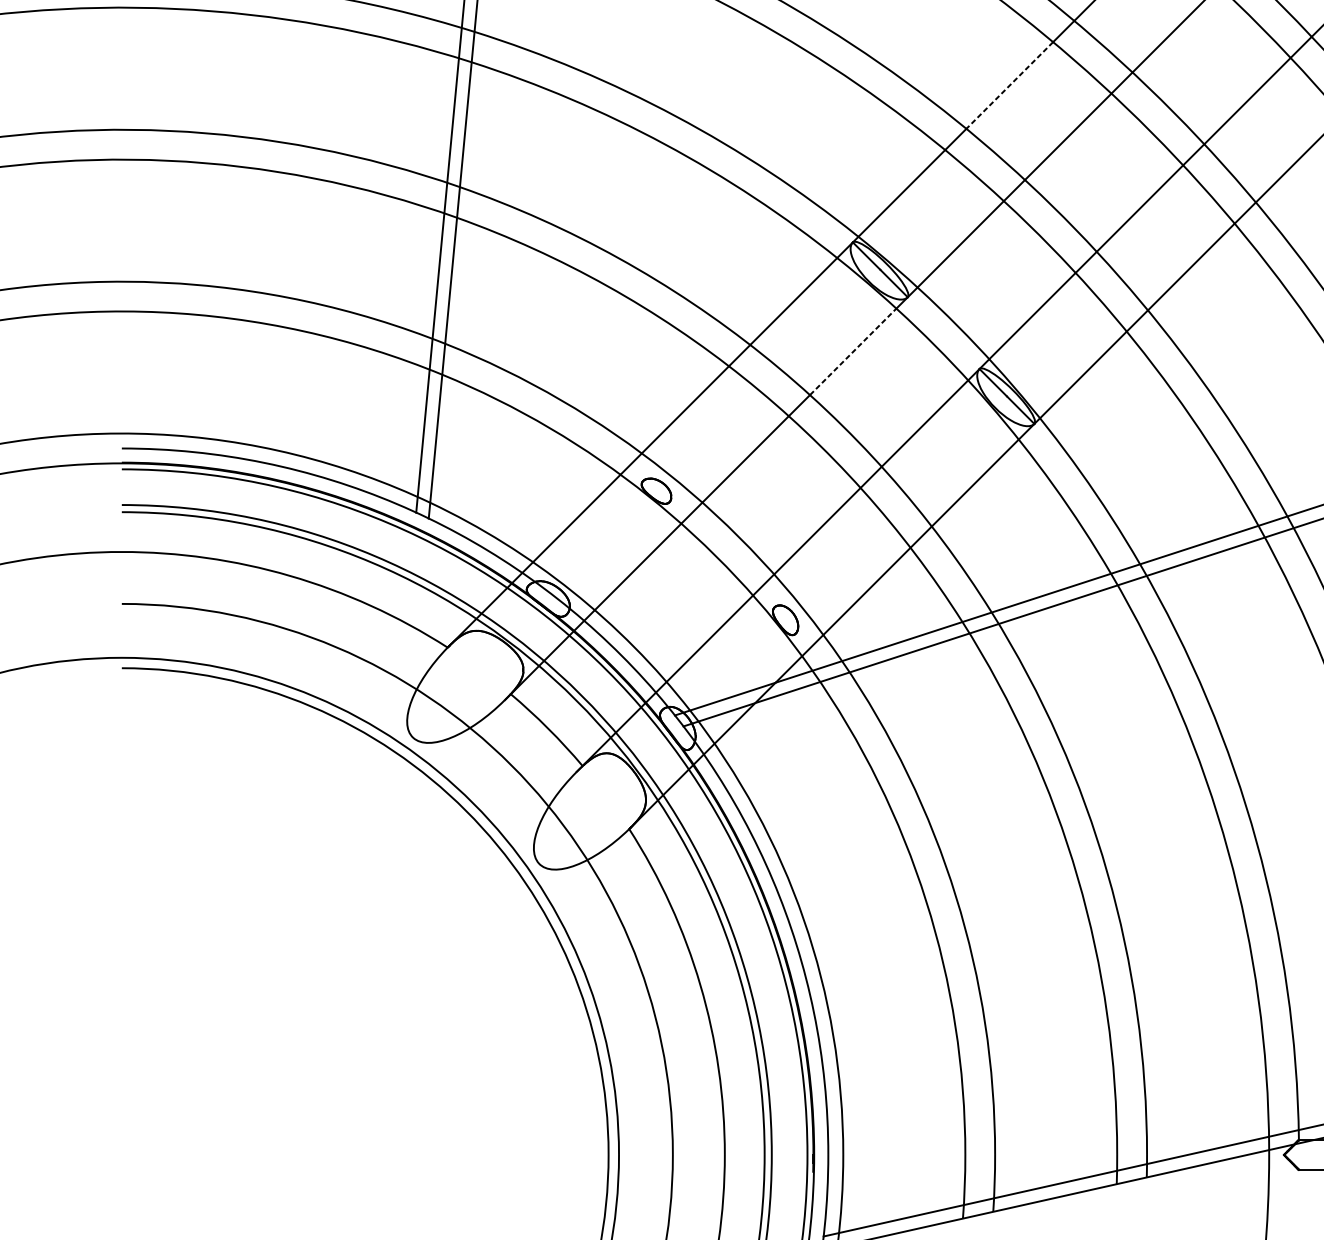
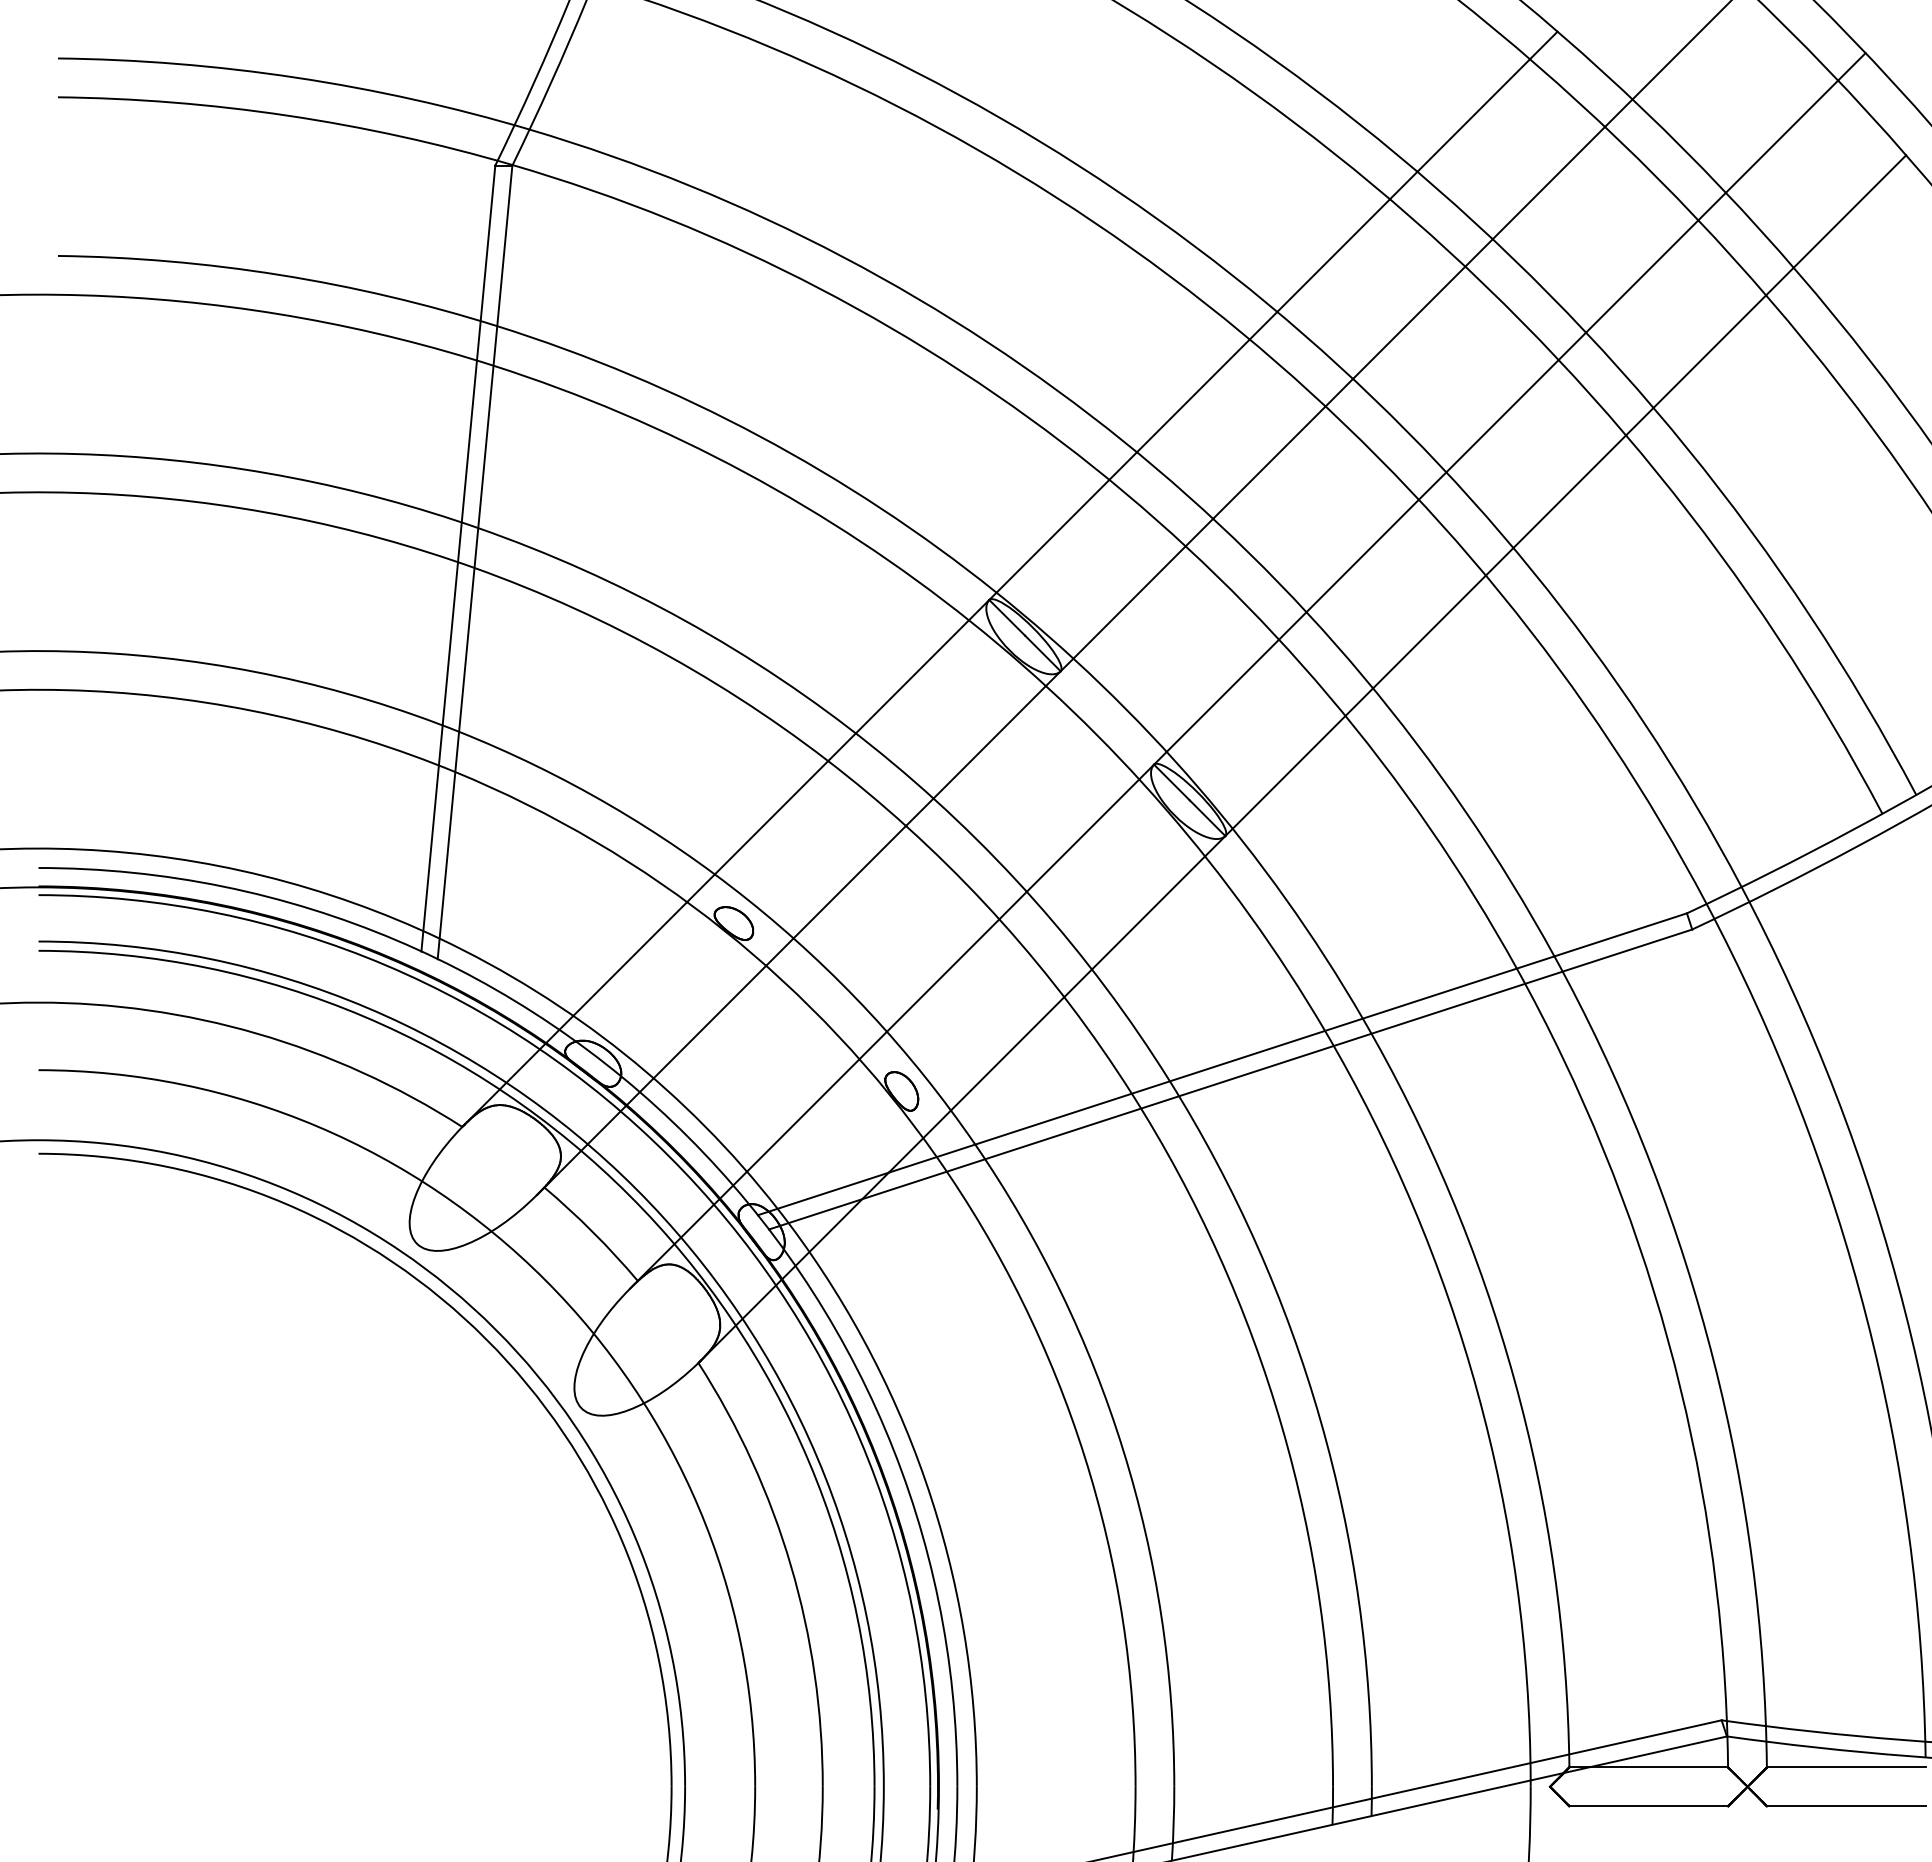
line: (1009, 85) -> (1193, 395), dashed -> solid
line: (853, 351) -> (990, 741), dashed -> solid

